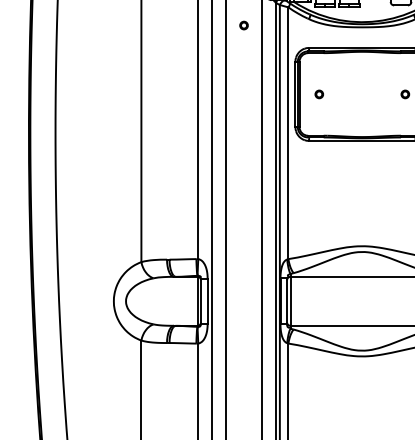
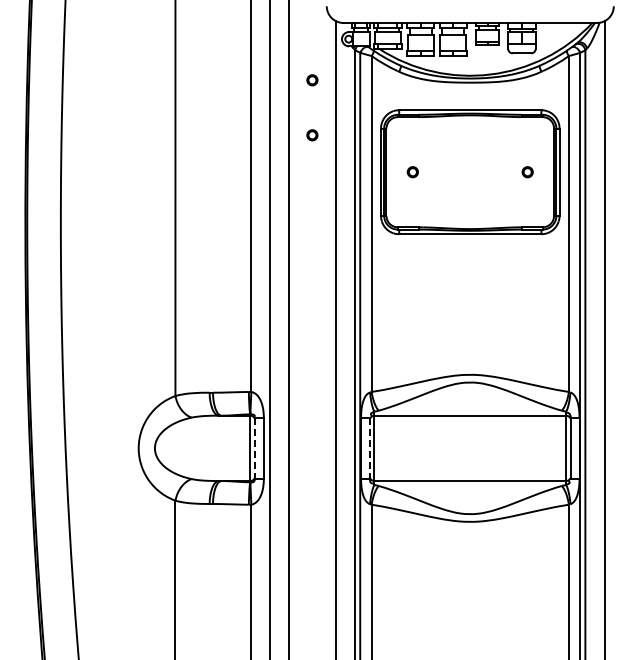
part: (244, 66) -> (312, 135), added
line: (201, 301) -> (255, 448), solid -> dashed
line: (286, 301) -> (369, 448), solid -> dashed

